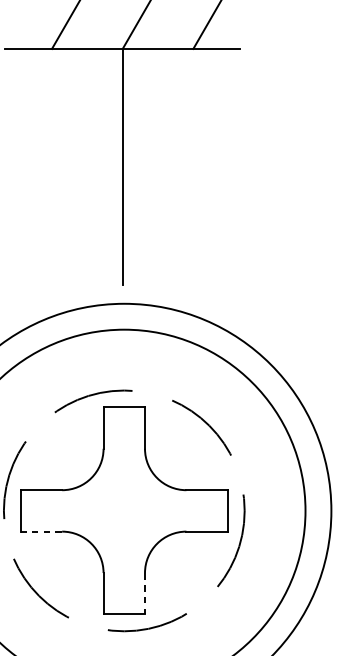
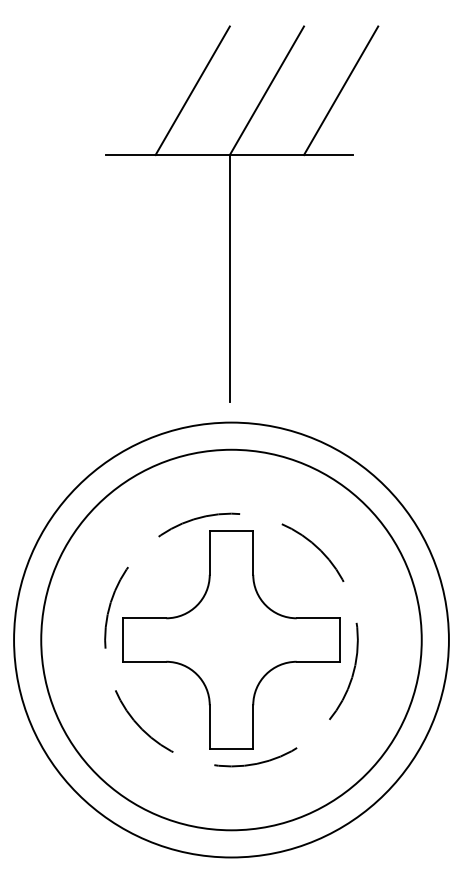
line: (41, 531) -> (144, 661), dashed -> solid
line: (145, 594) -> (253, 727), dashed -> solid

